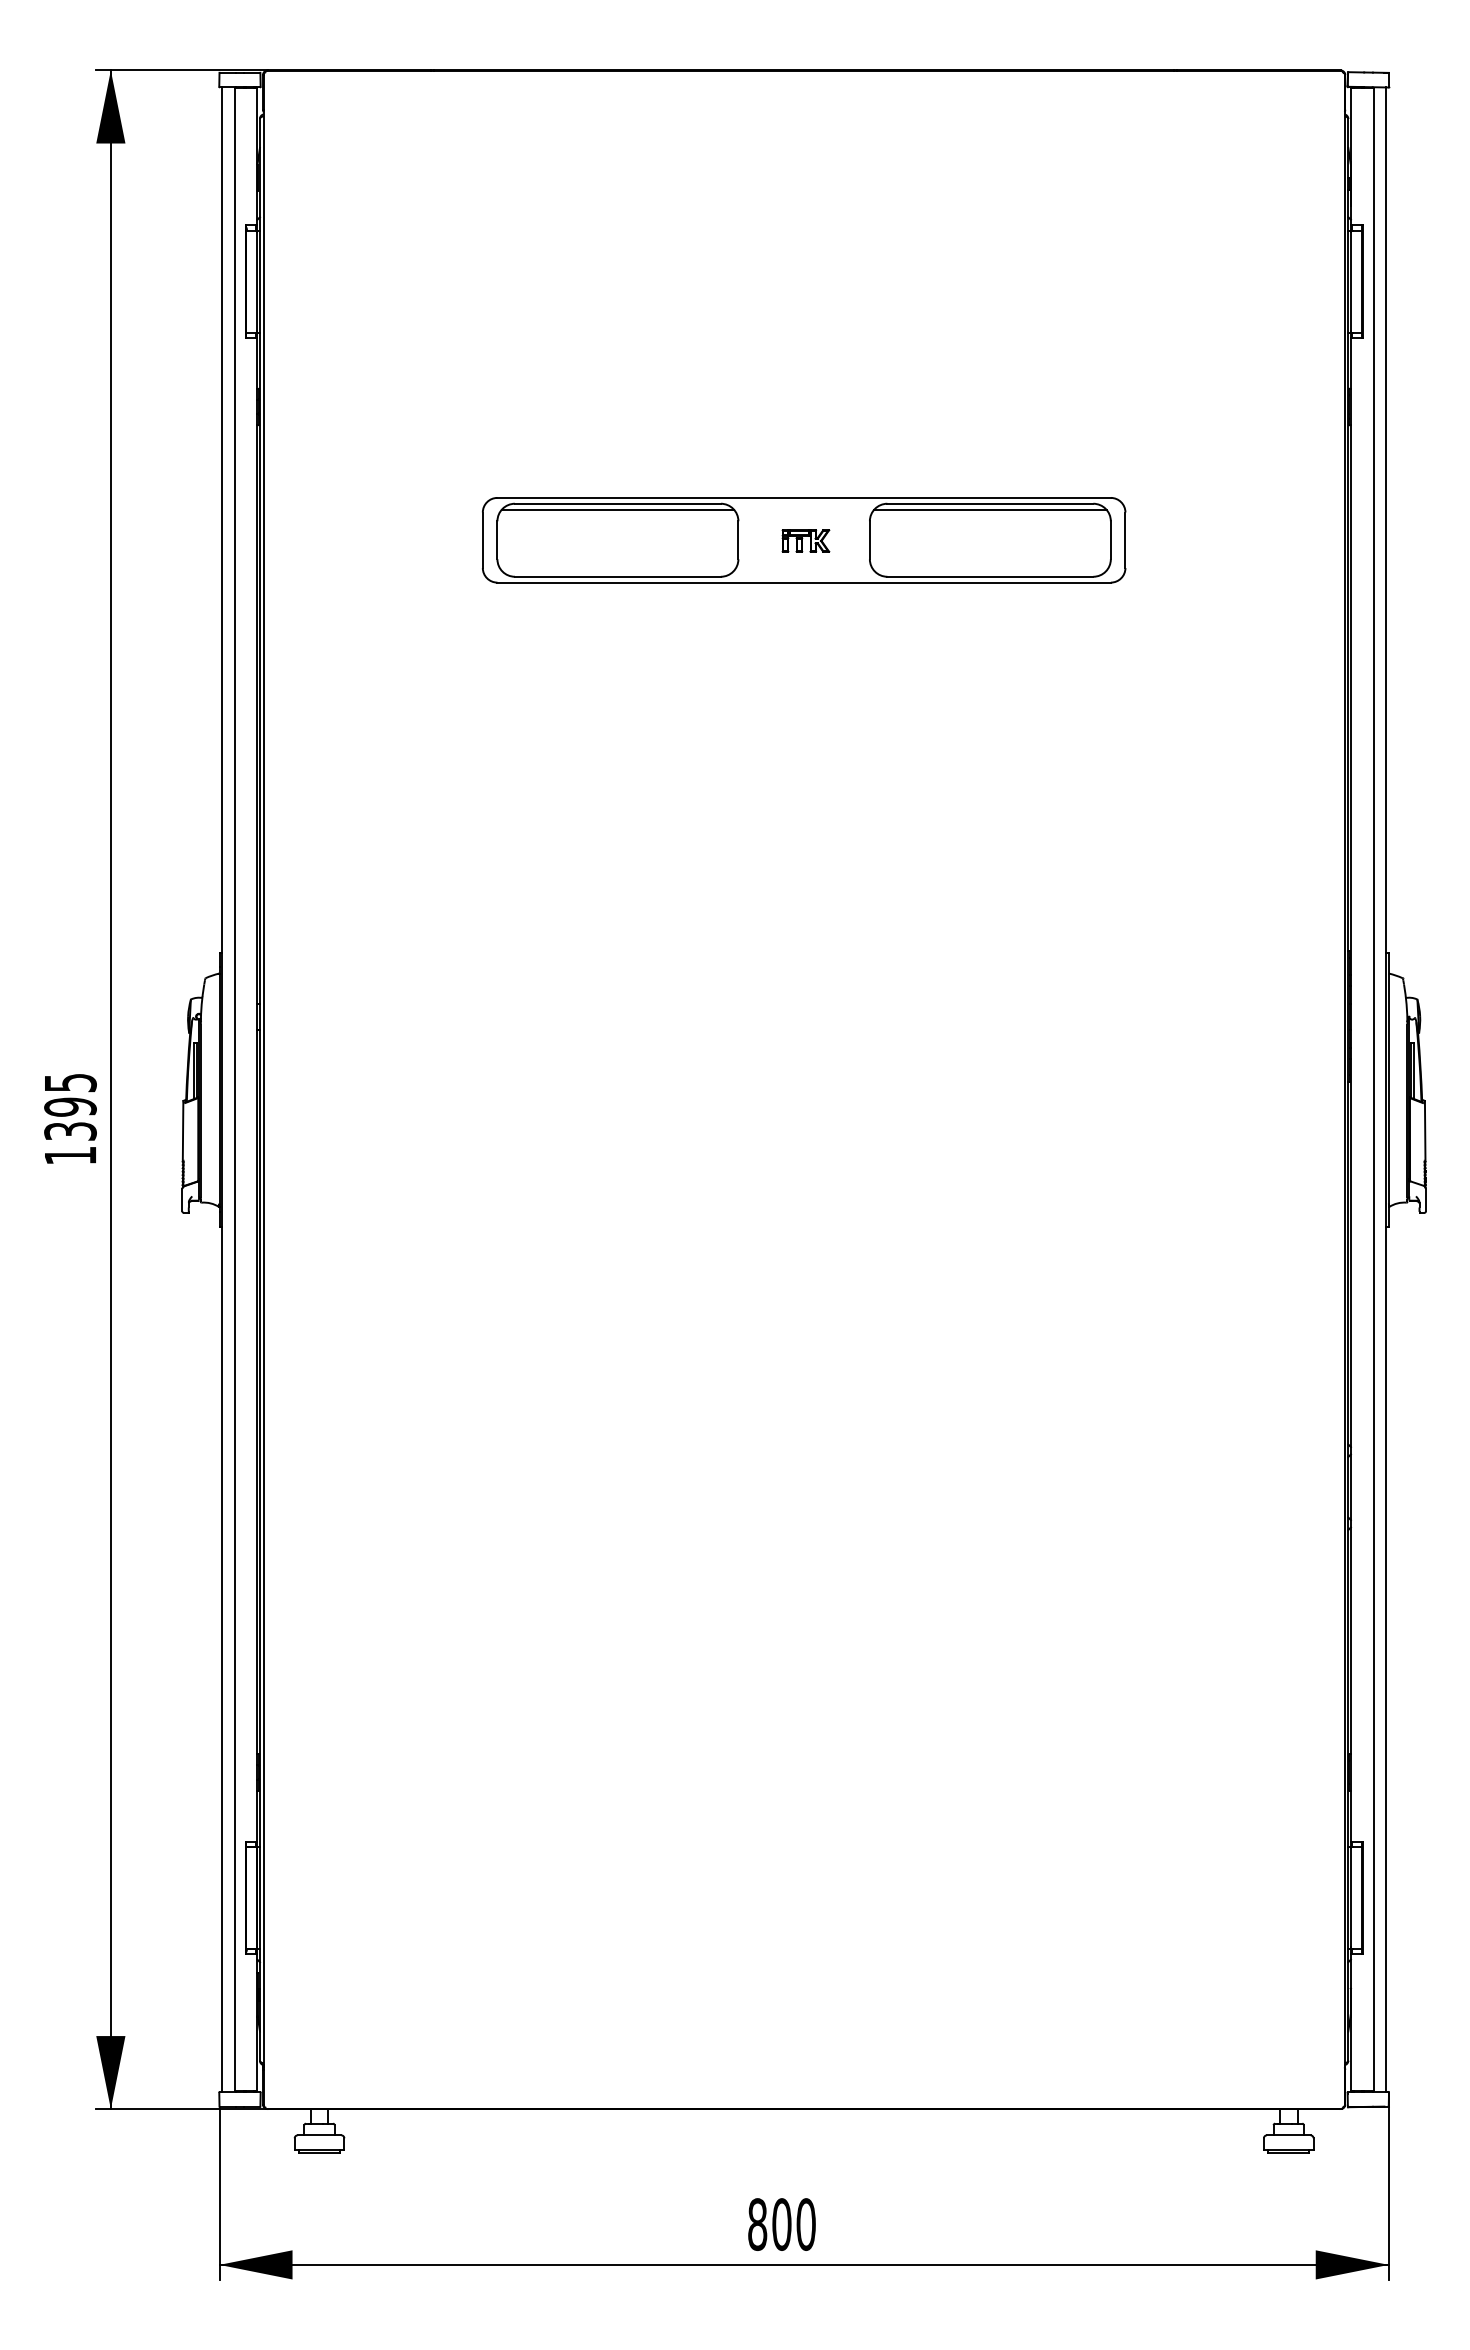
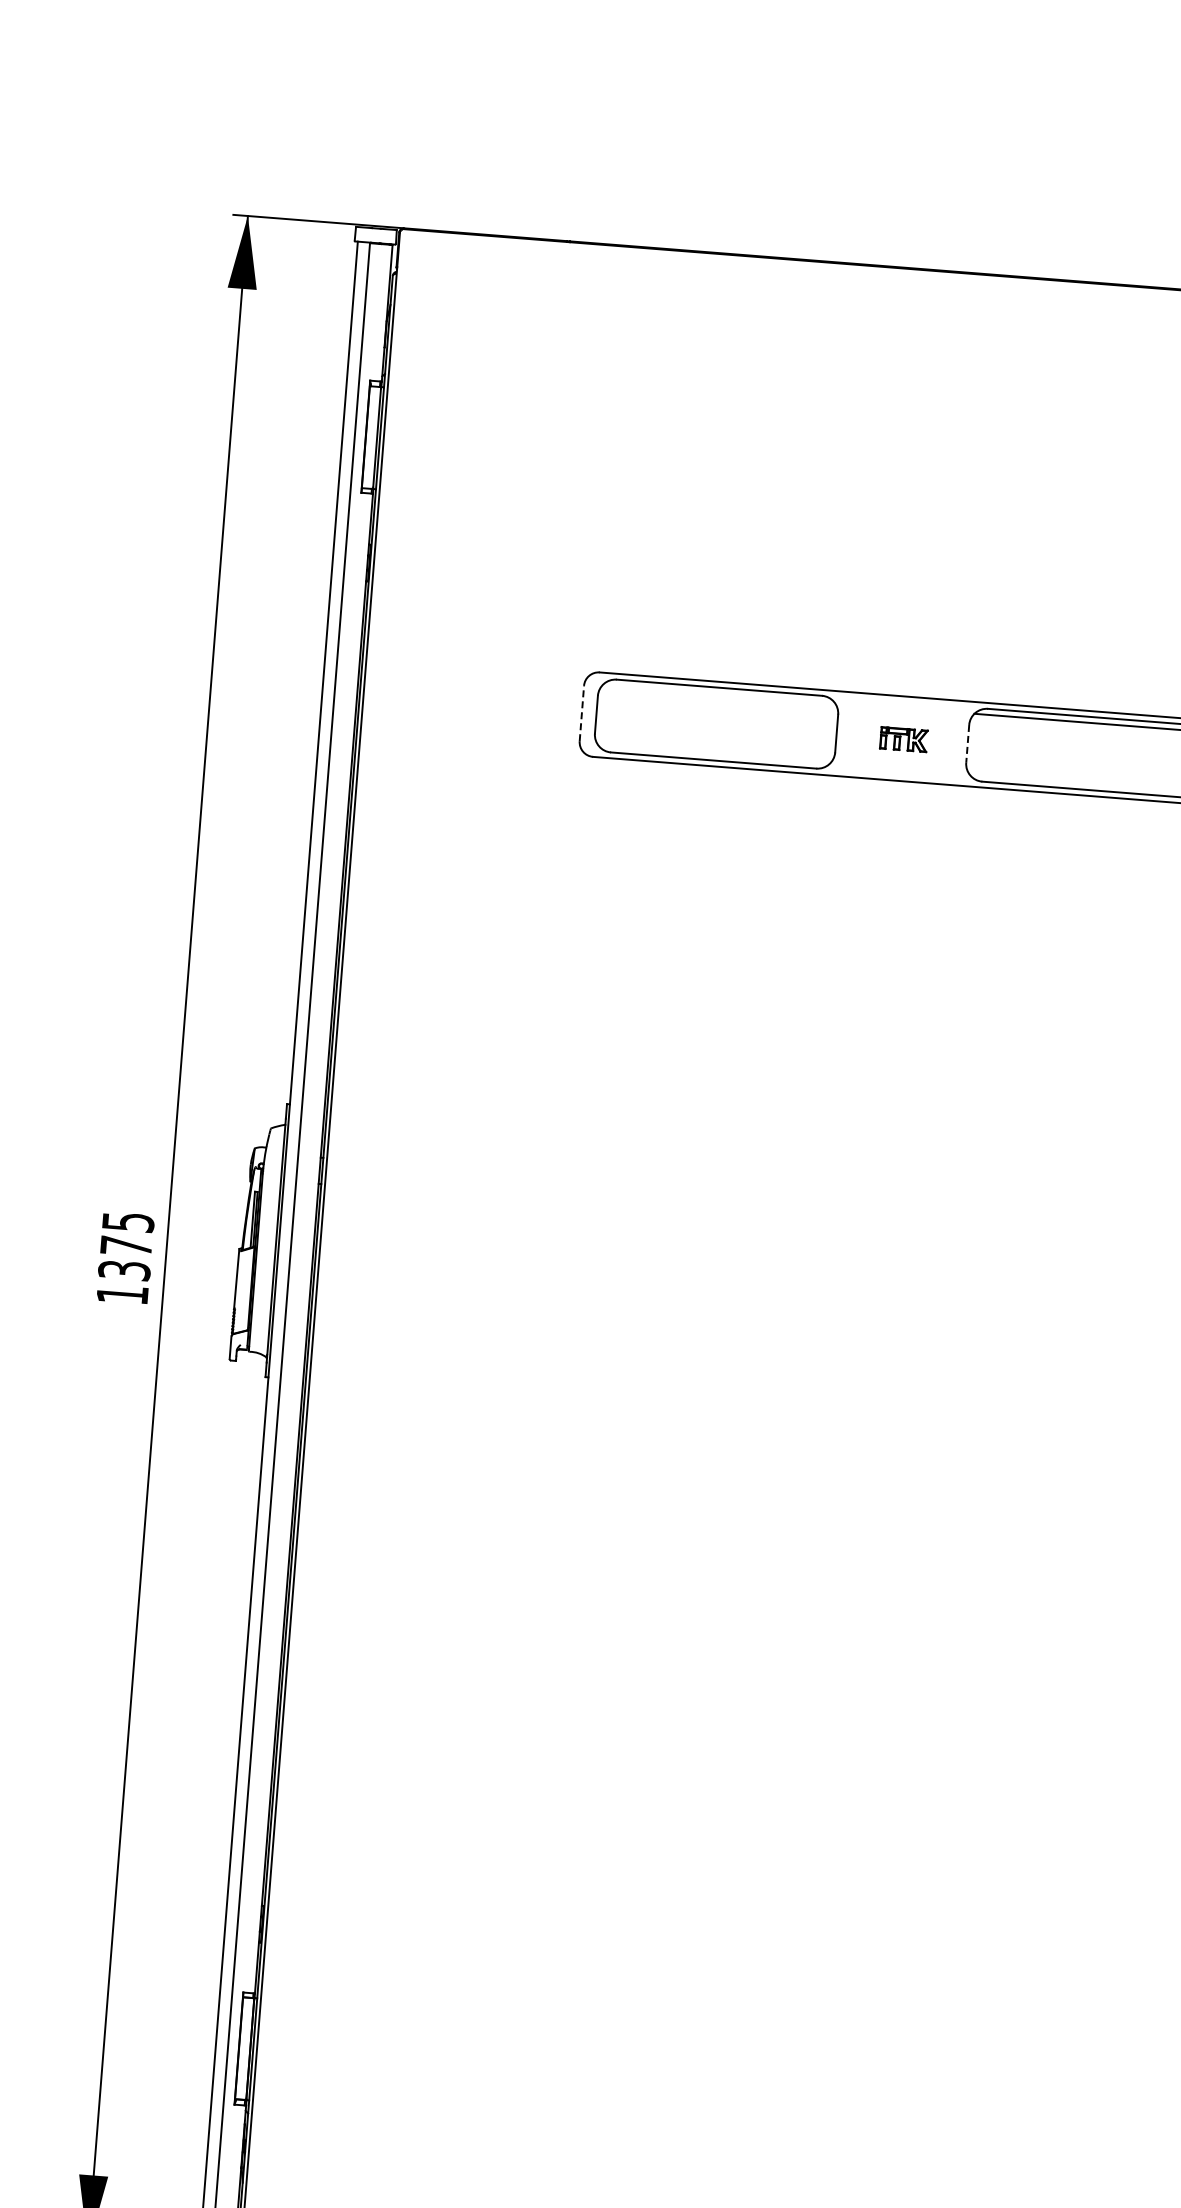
line: (617, 509) -> (718, 693), removed
line: (482, 540) -> (581, 713), solid -> dashed
line: (869, 540) -> (967, 744), solid -> dashed
text: (70, 1106) -> (126, 1245), 1395 -> 1375

